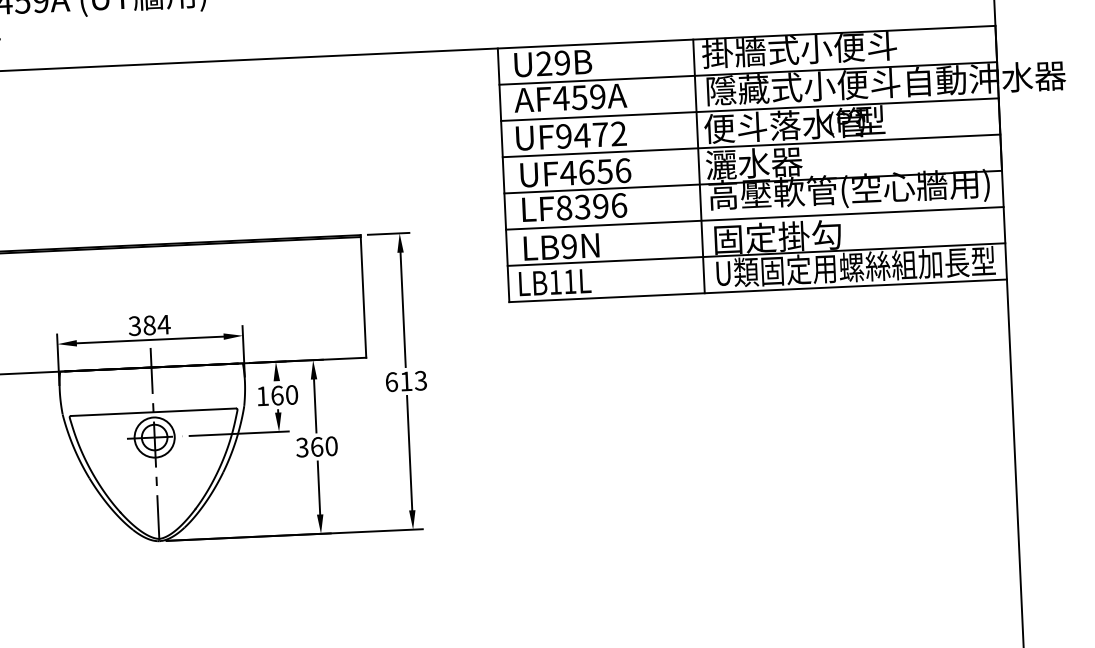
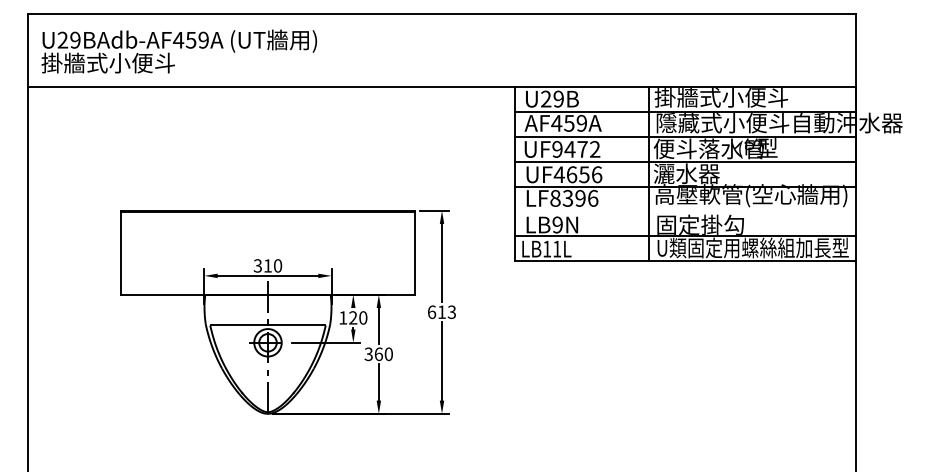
line: (754, 218) -> (685, 211), removed
text: (156, 324) -> (272, 265), 384 -> 310
text: (277, 394) -> (353, 317), 160 -> 120

